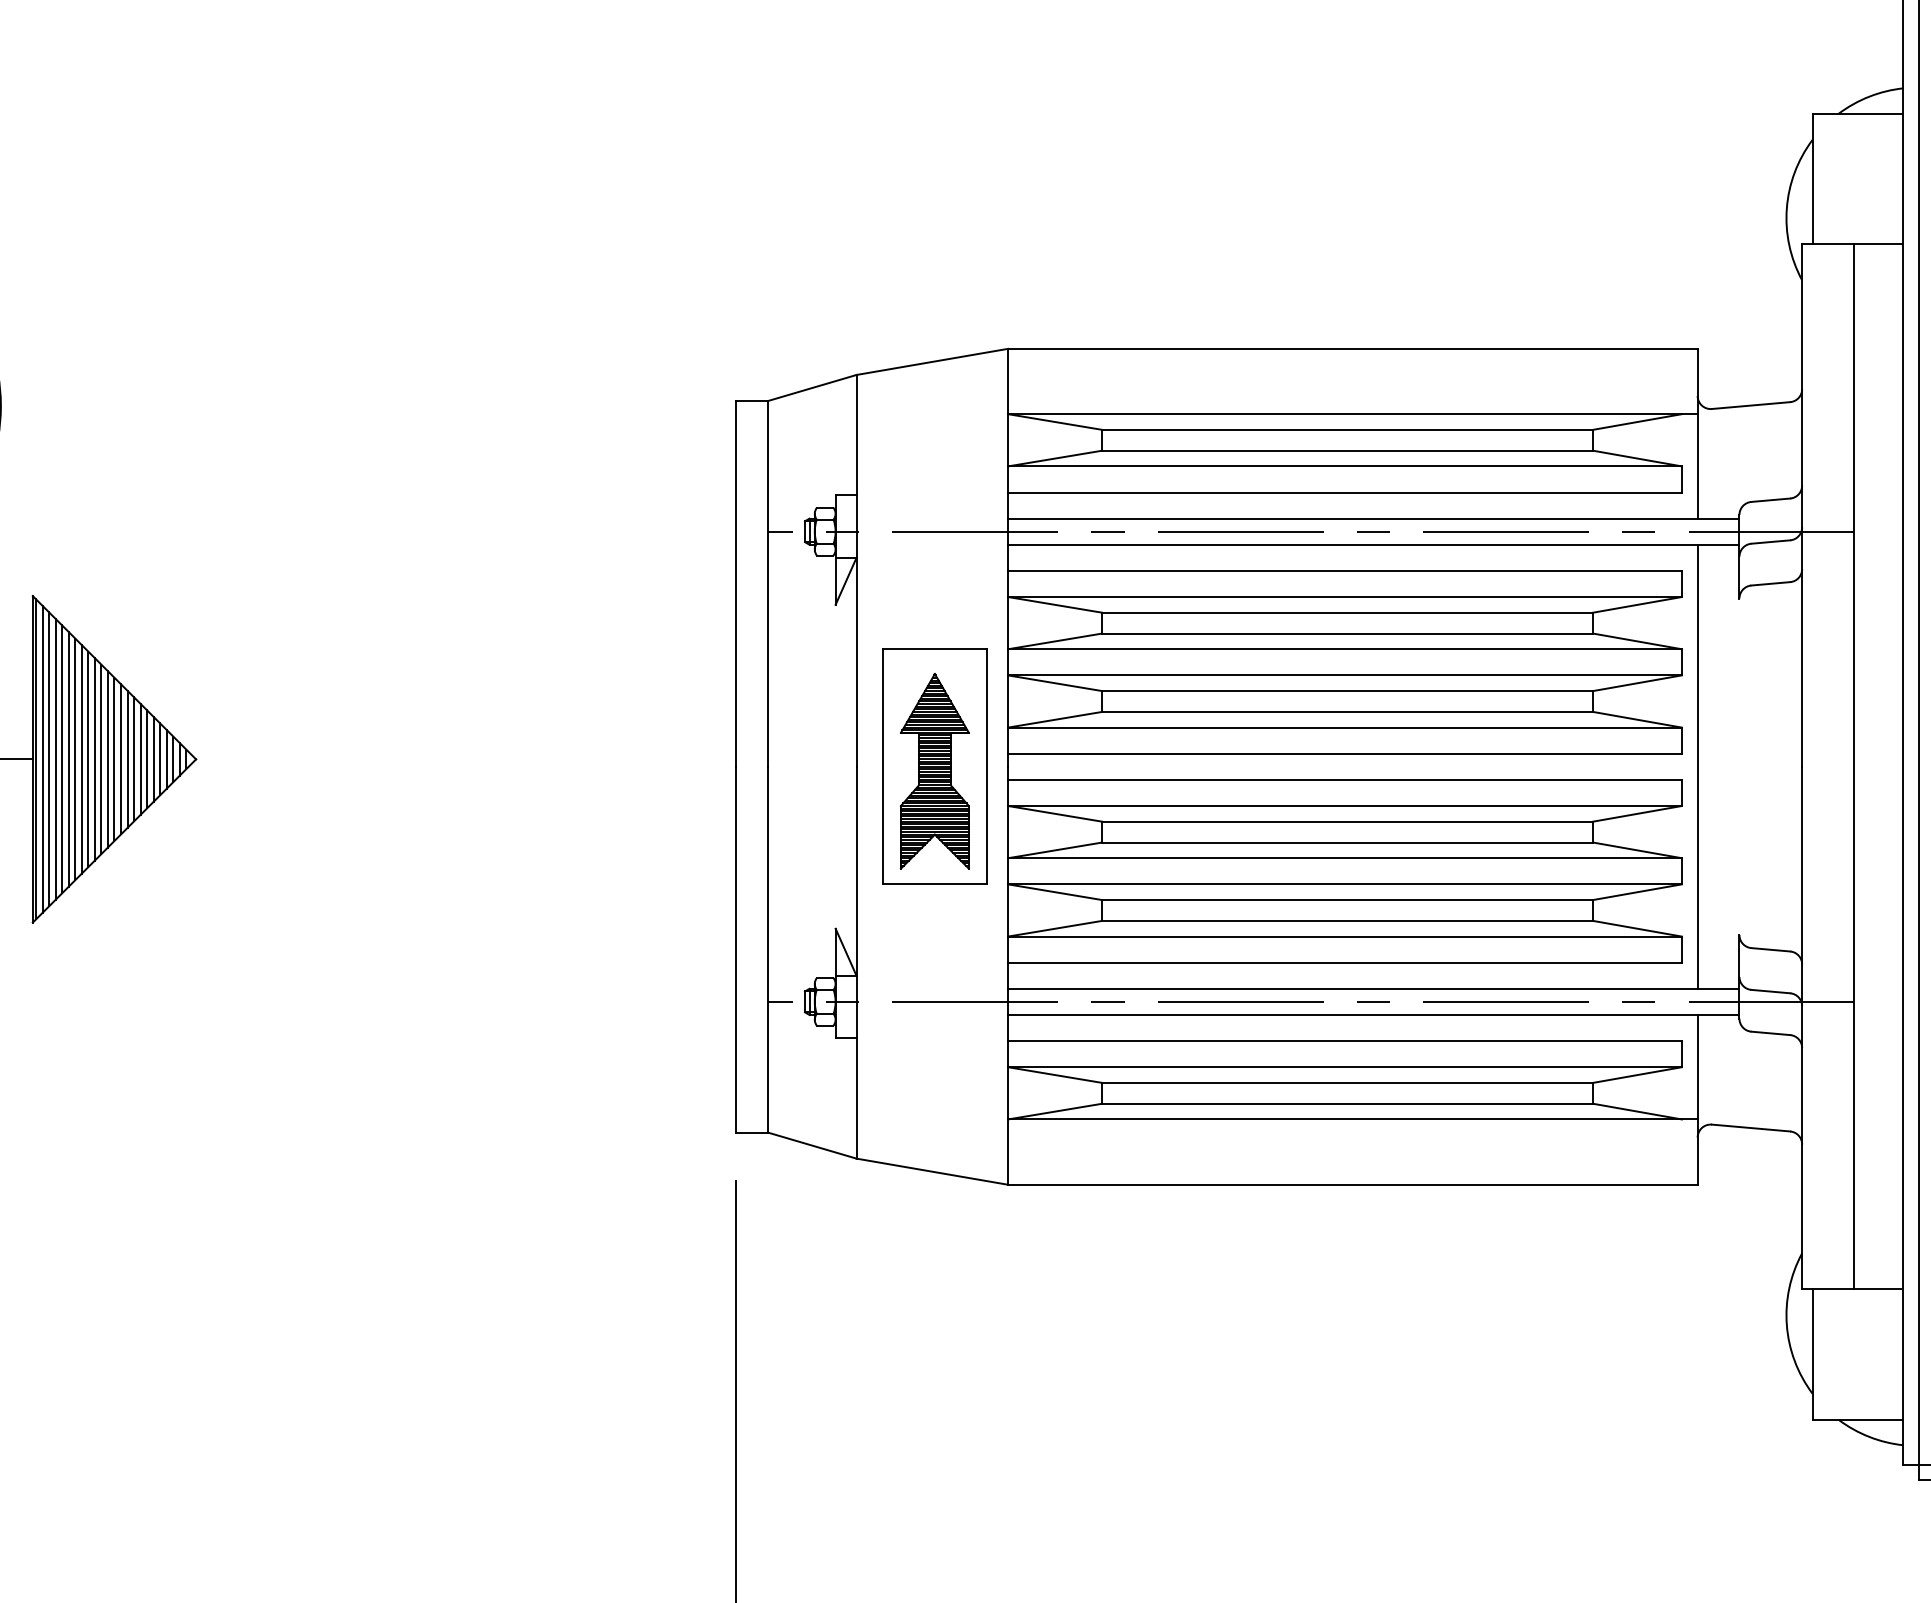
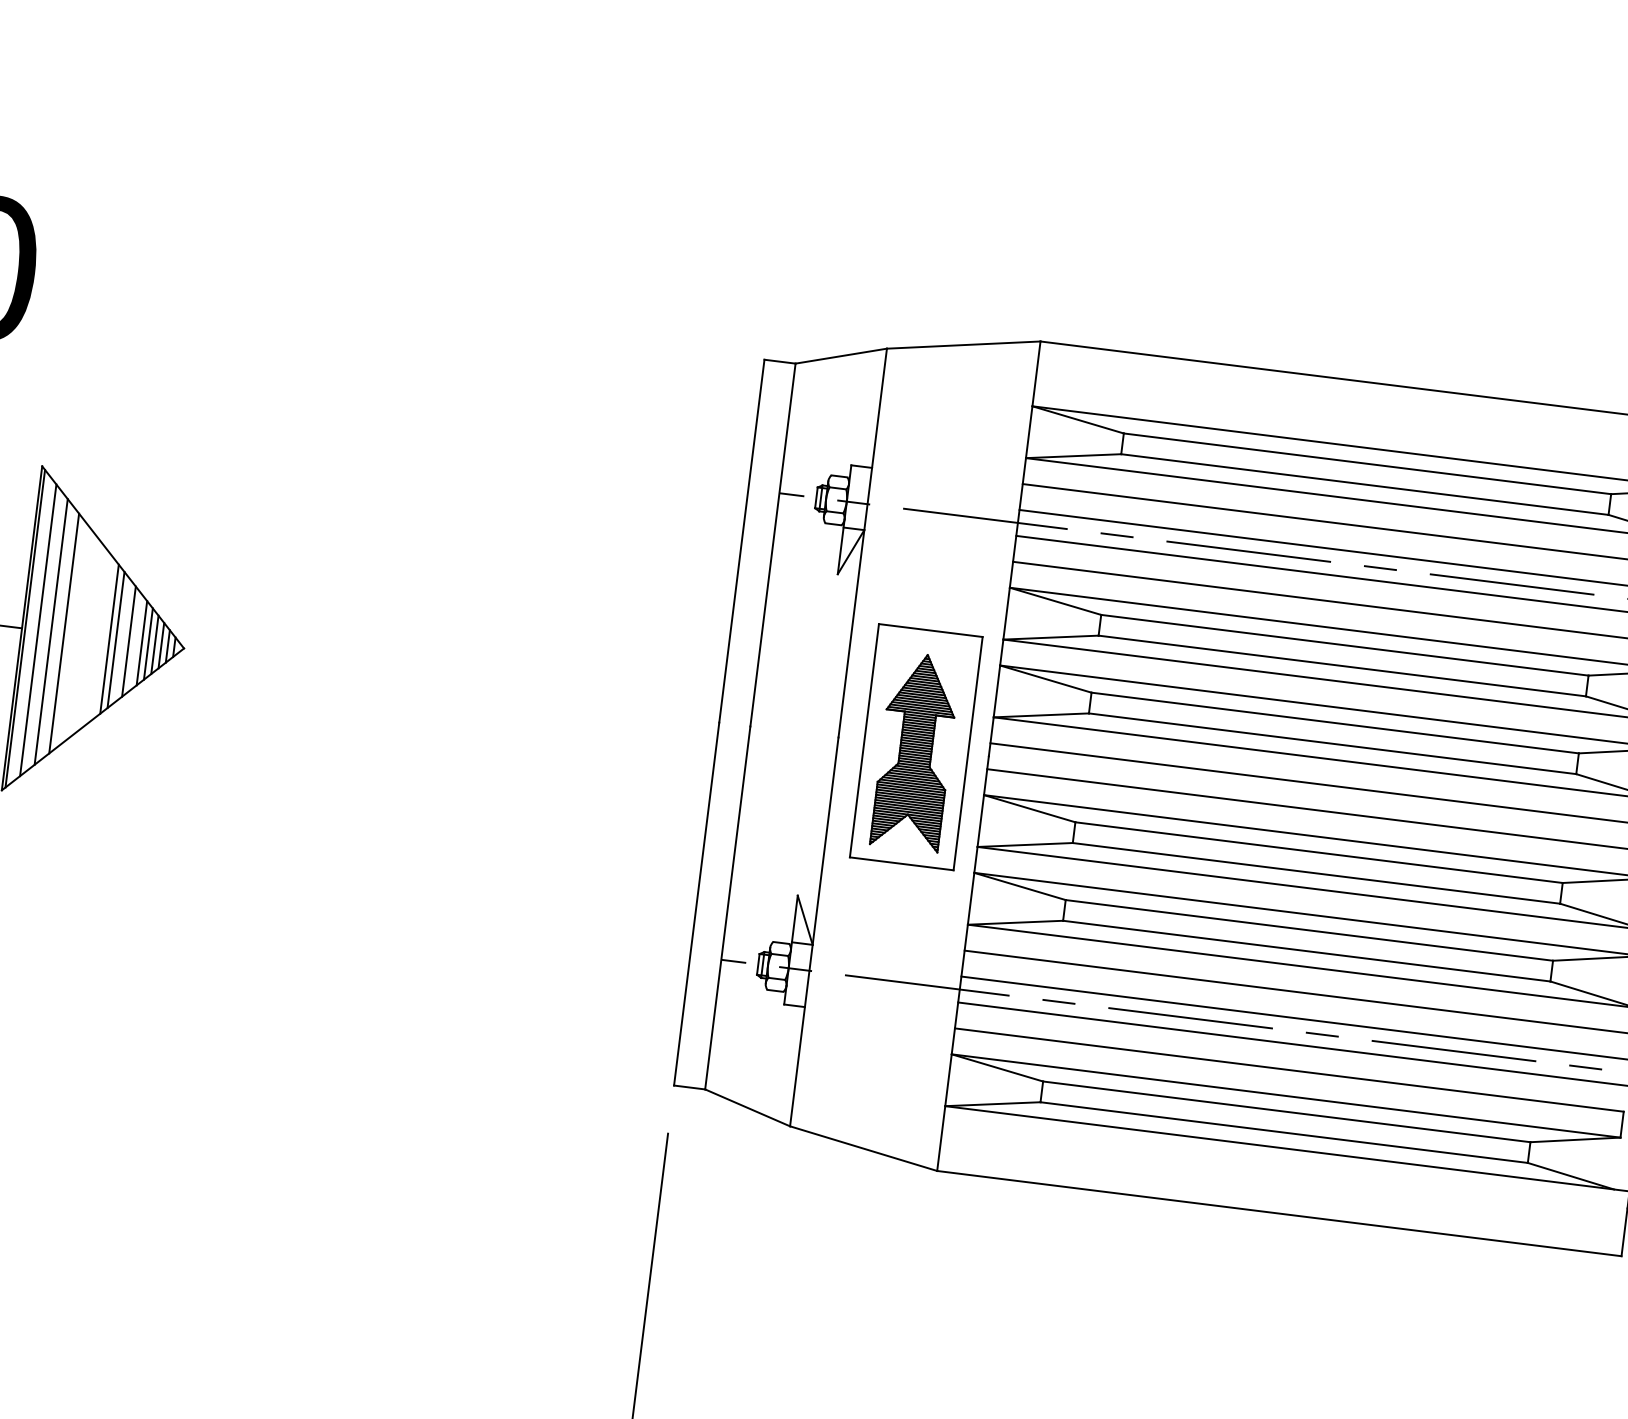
line: (42, 758) -> (31, 628), removed
line: (55, 758) -> (44, 630), removed
line: (68, 759) -> (57, 632), removed
line: (81, 759) -> (70, 634), removed
line: (88, 759) -> (77, 635), removed
line: (94, 759) -> (83, 636), removed
line: (101, 759) -> (90, 636), removed
line: (107, 759) -> (96, 637), removed
line: (114, 759) -> (103, 638), removed
line: (134, 759) -> (122, 641), removed
line: (147, 759) -> (135, 642), removed

